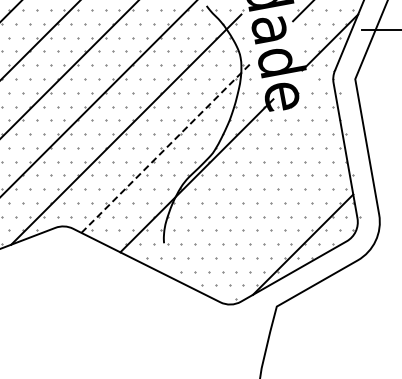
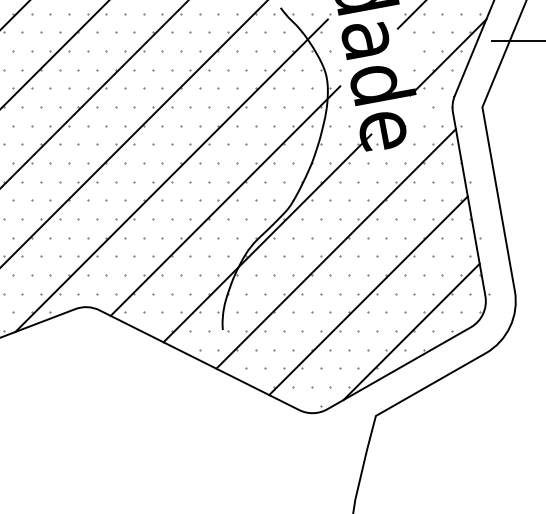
line: (166, 148) -> (226, 201), dashed -> solid
line: (247, 183) -> (336, 248), added
line: (271, 217) -> (368, 295), added

